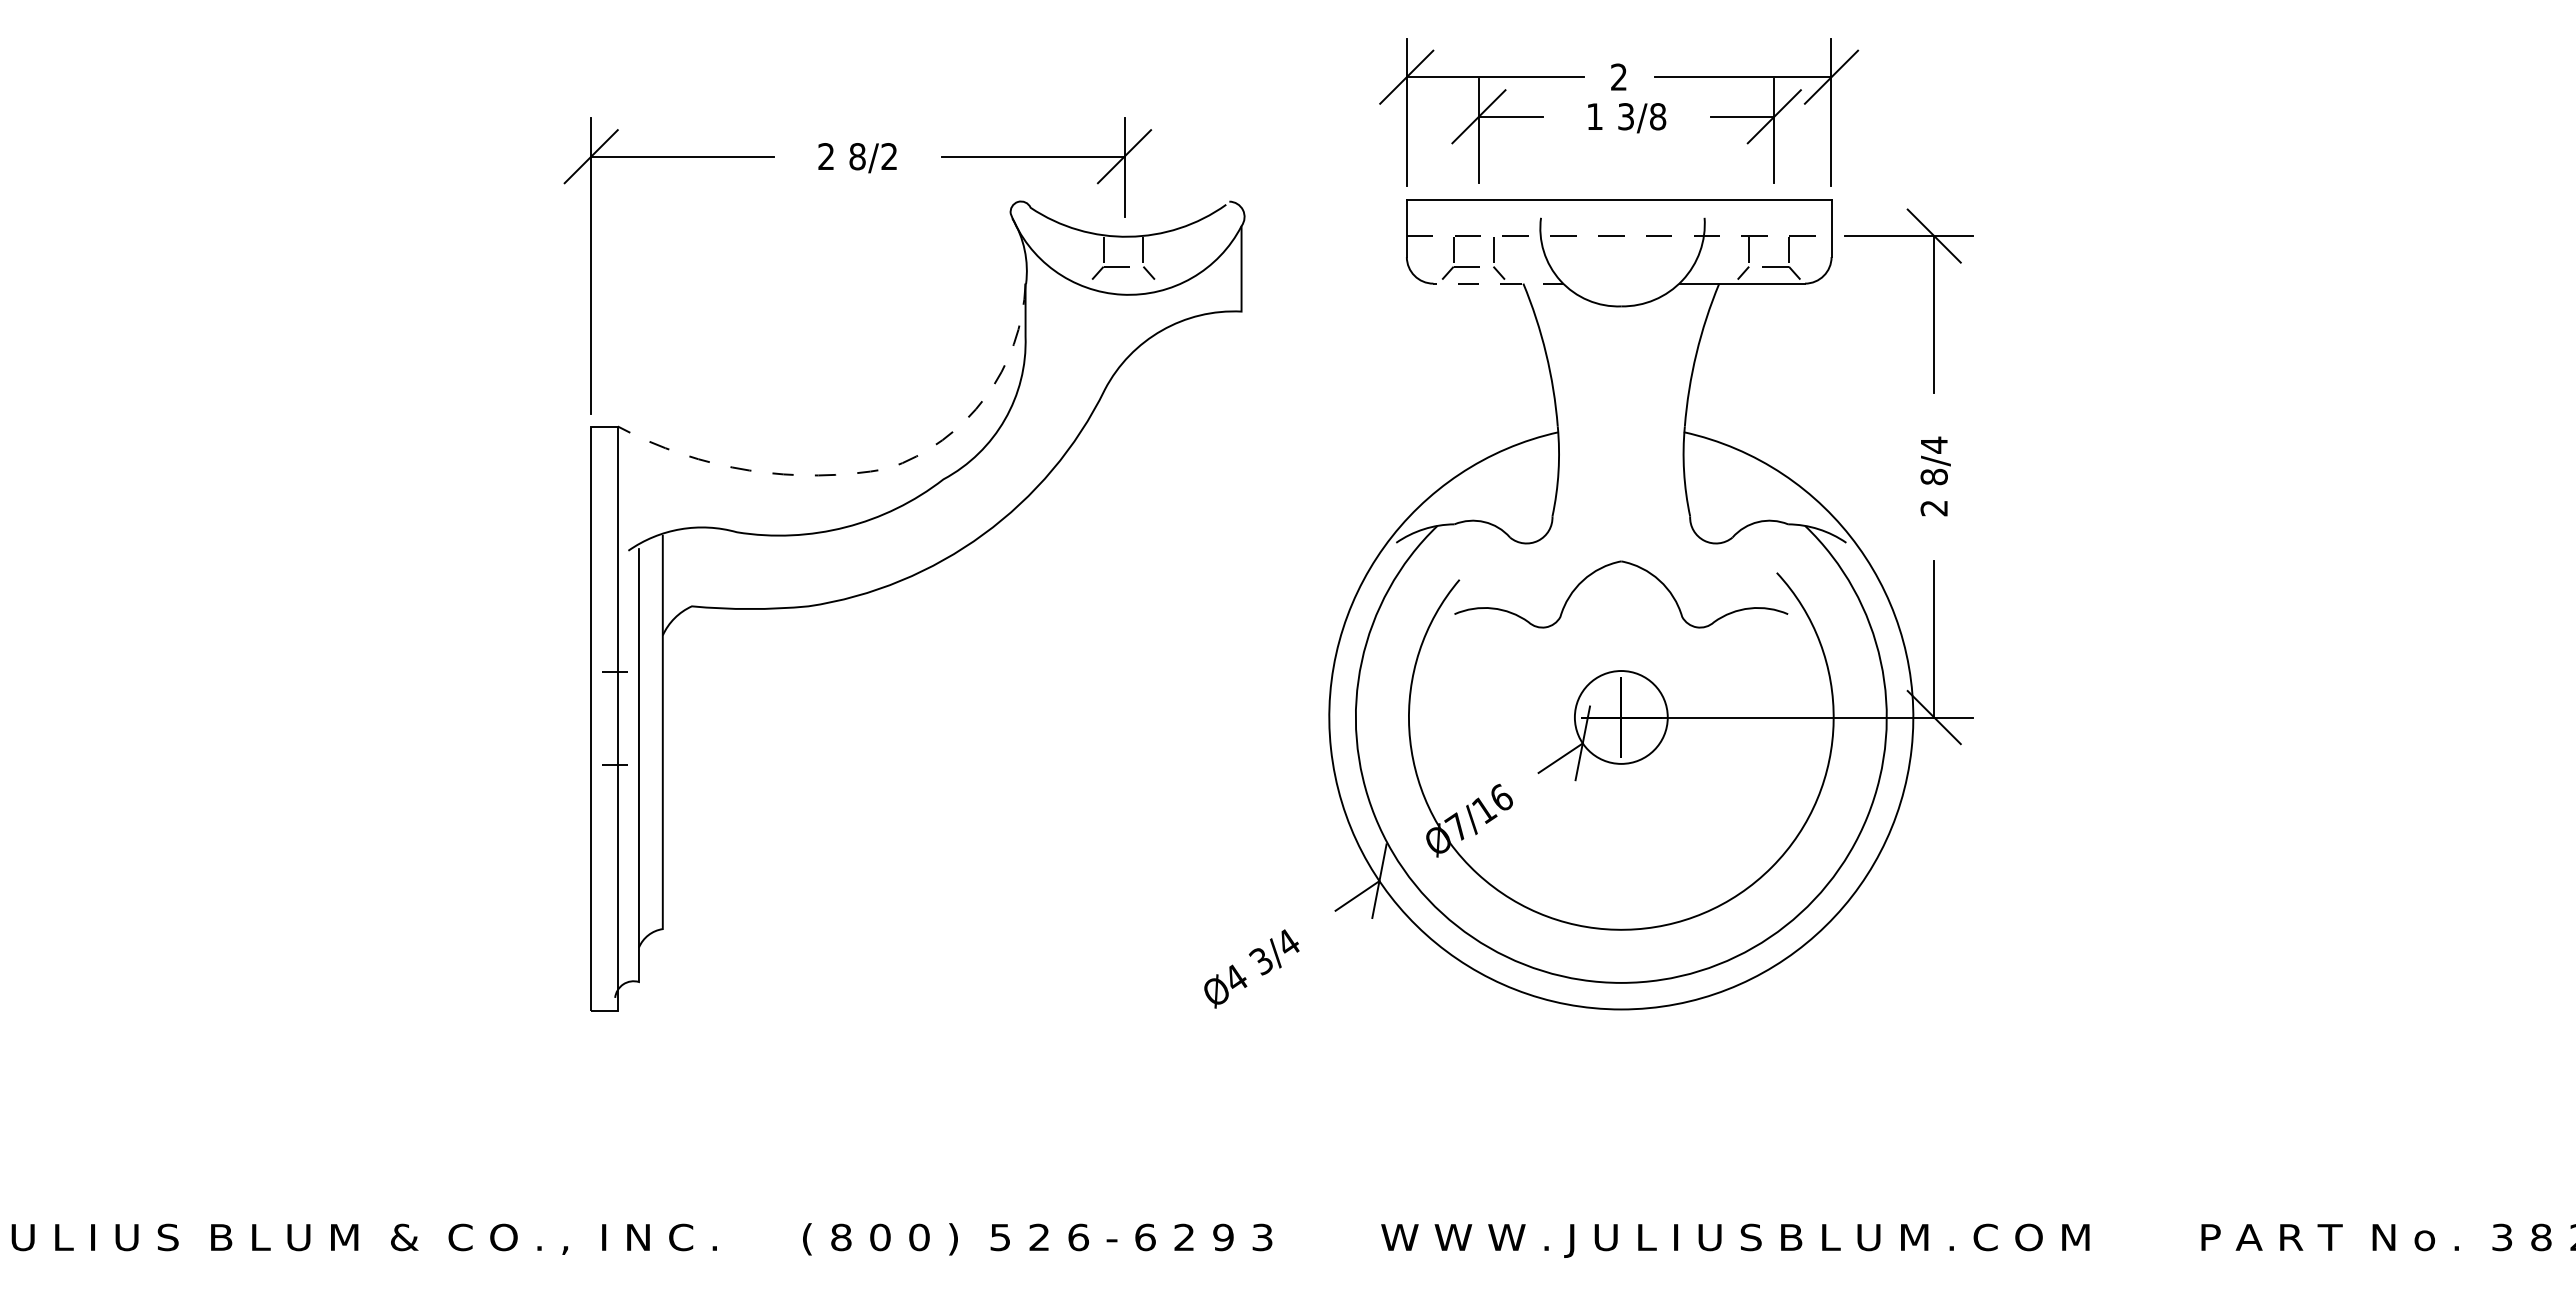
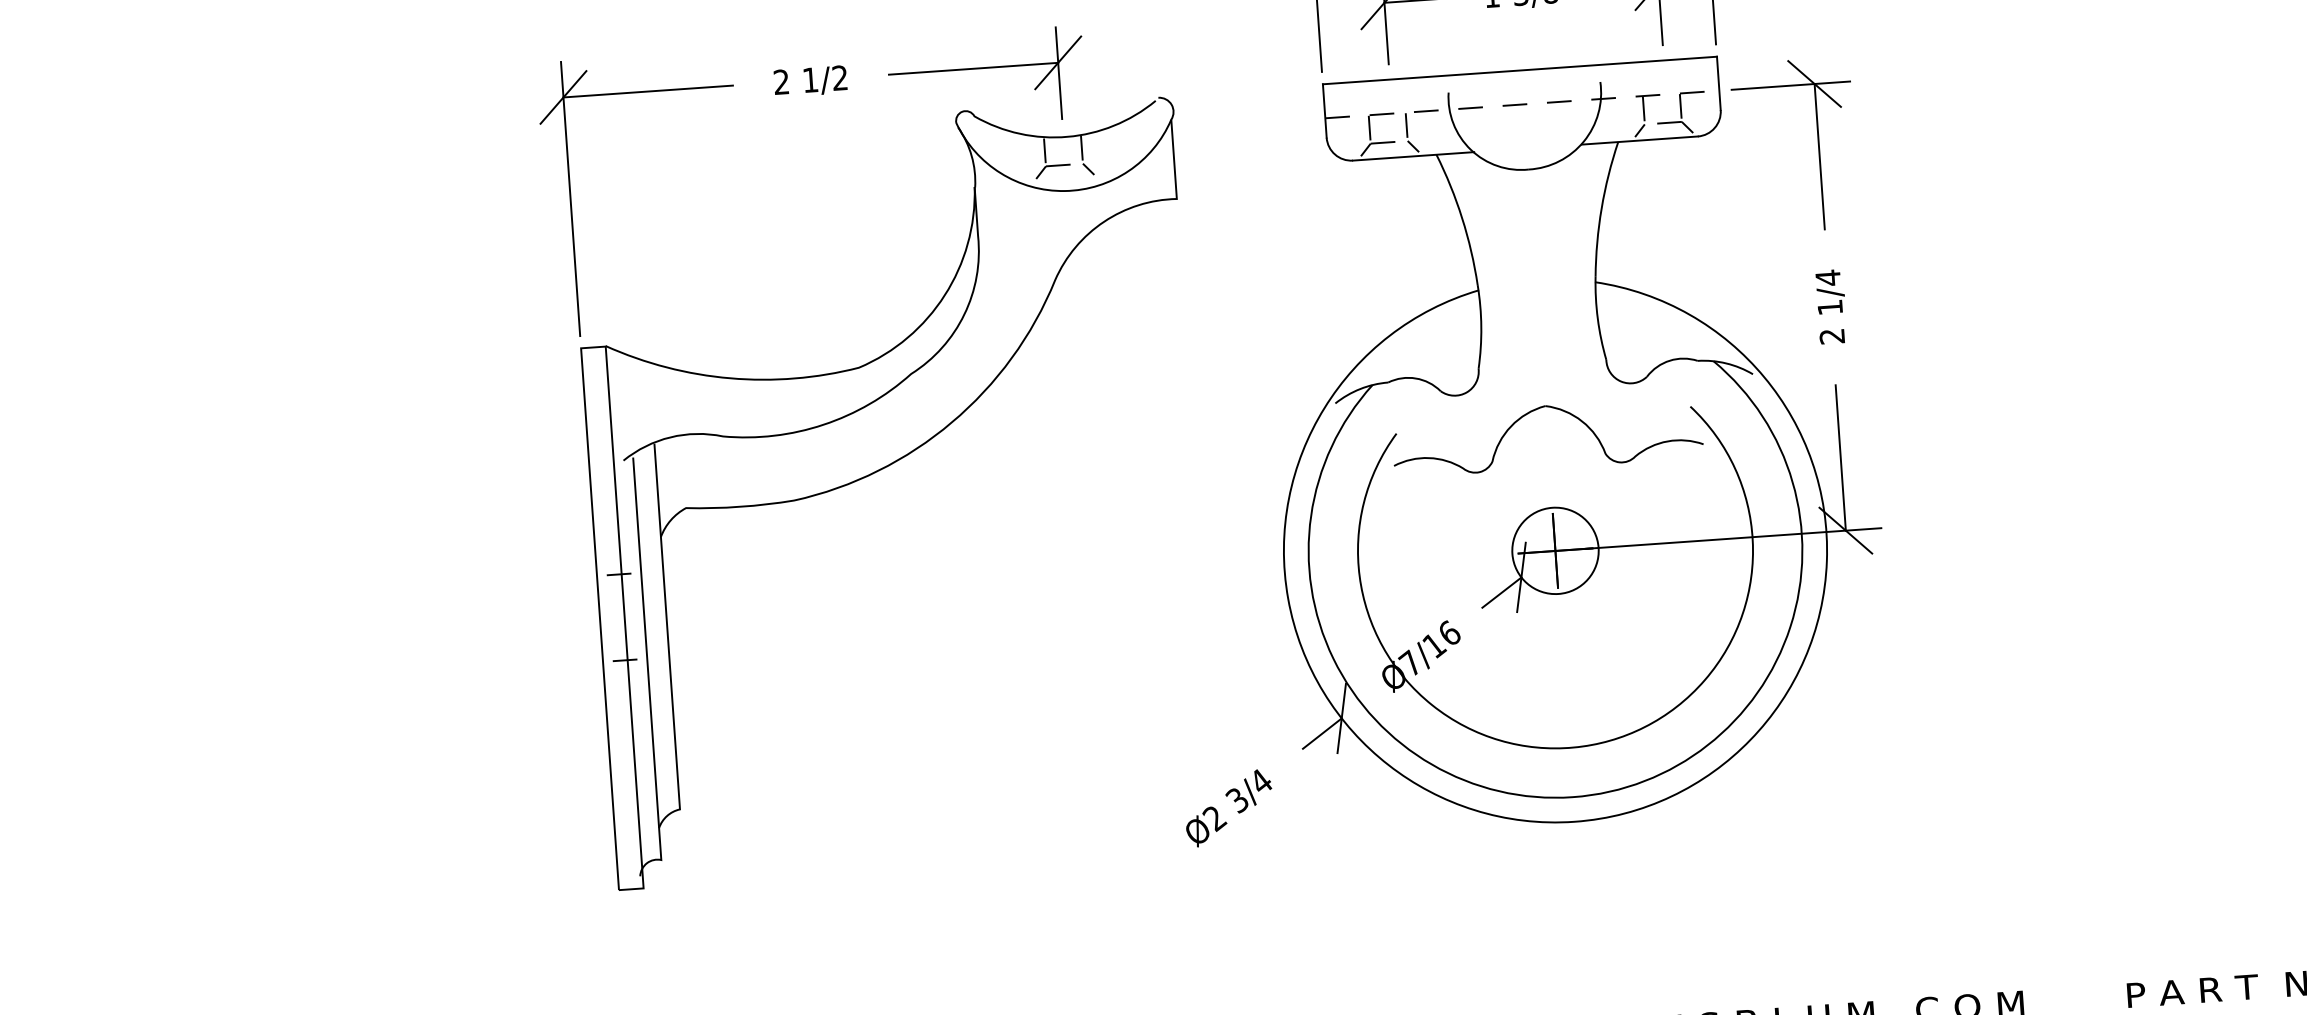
text: (857, 156) -> (810, 80), 8/2 -> 1/2
line: (1498, 283) -> (1413, 156), dashed -> solid
line: (872, 471) -> (844, 371), dashed -> solid
text: (1933, 476) -> (1829, 307), 8/4 -> 1/4
text: (1235, 978) -> (1214, 818), Ø4 -> Ø2

